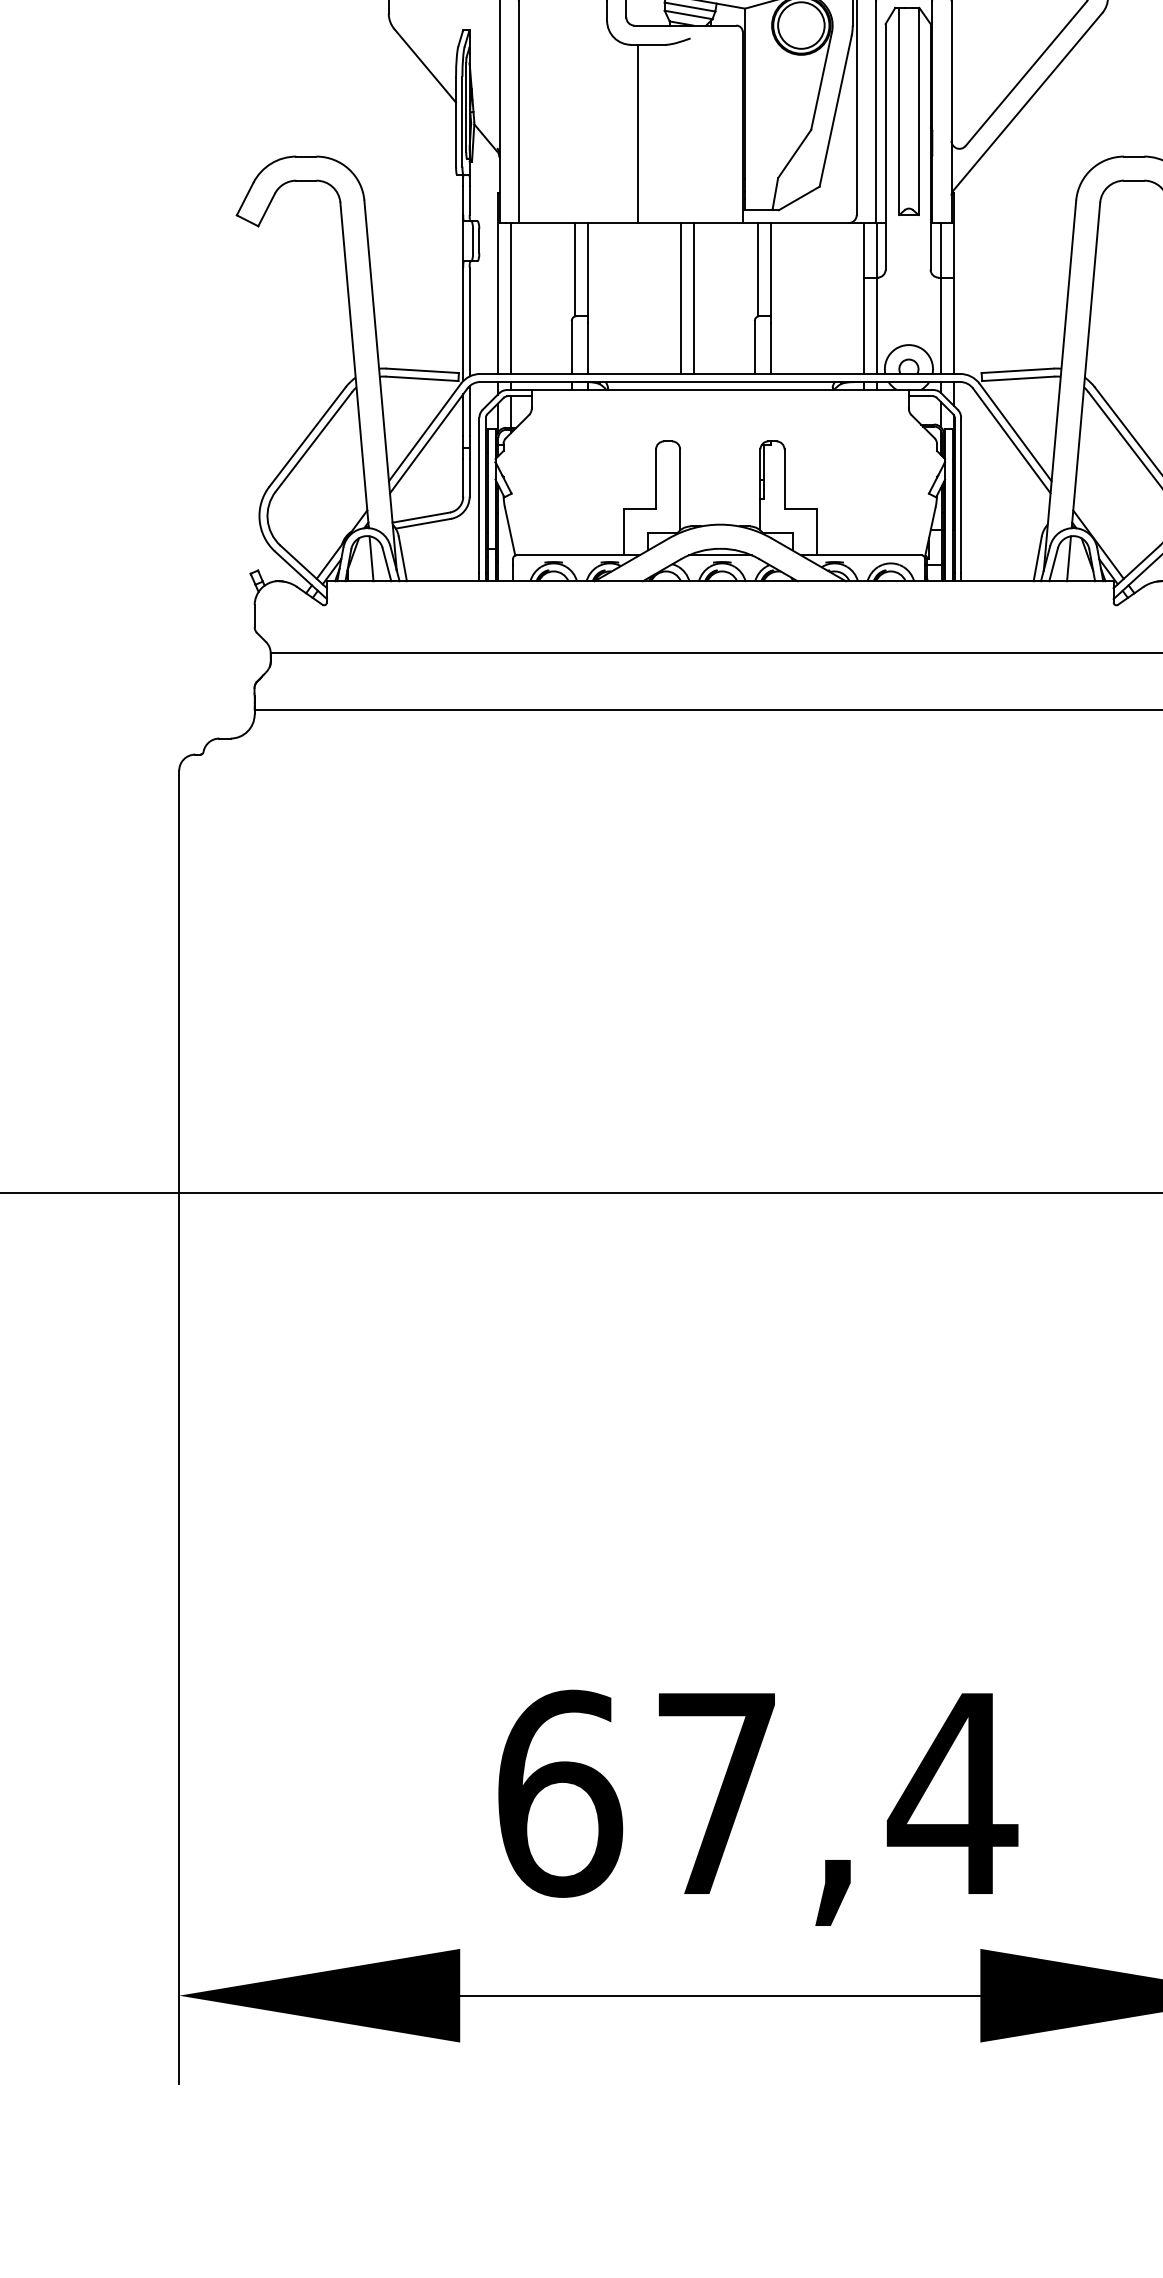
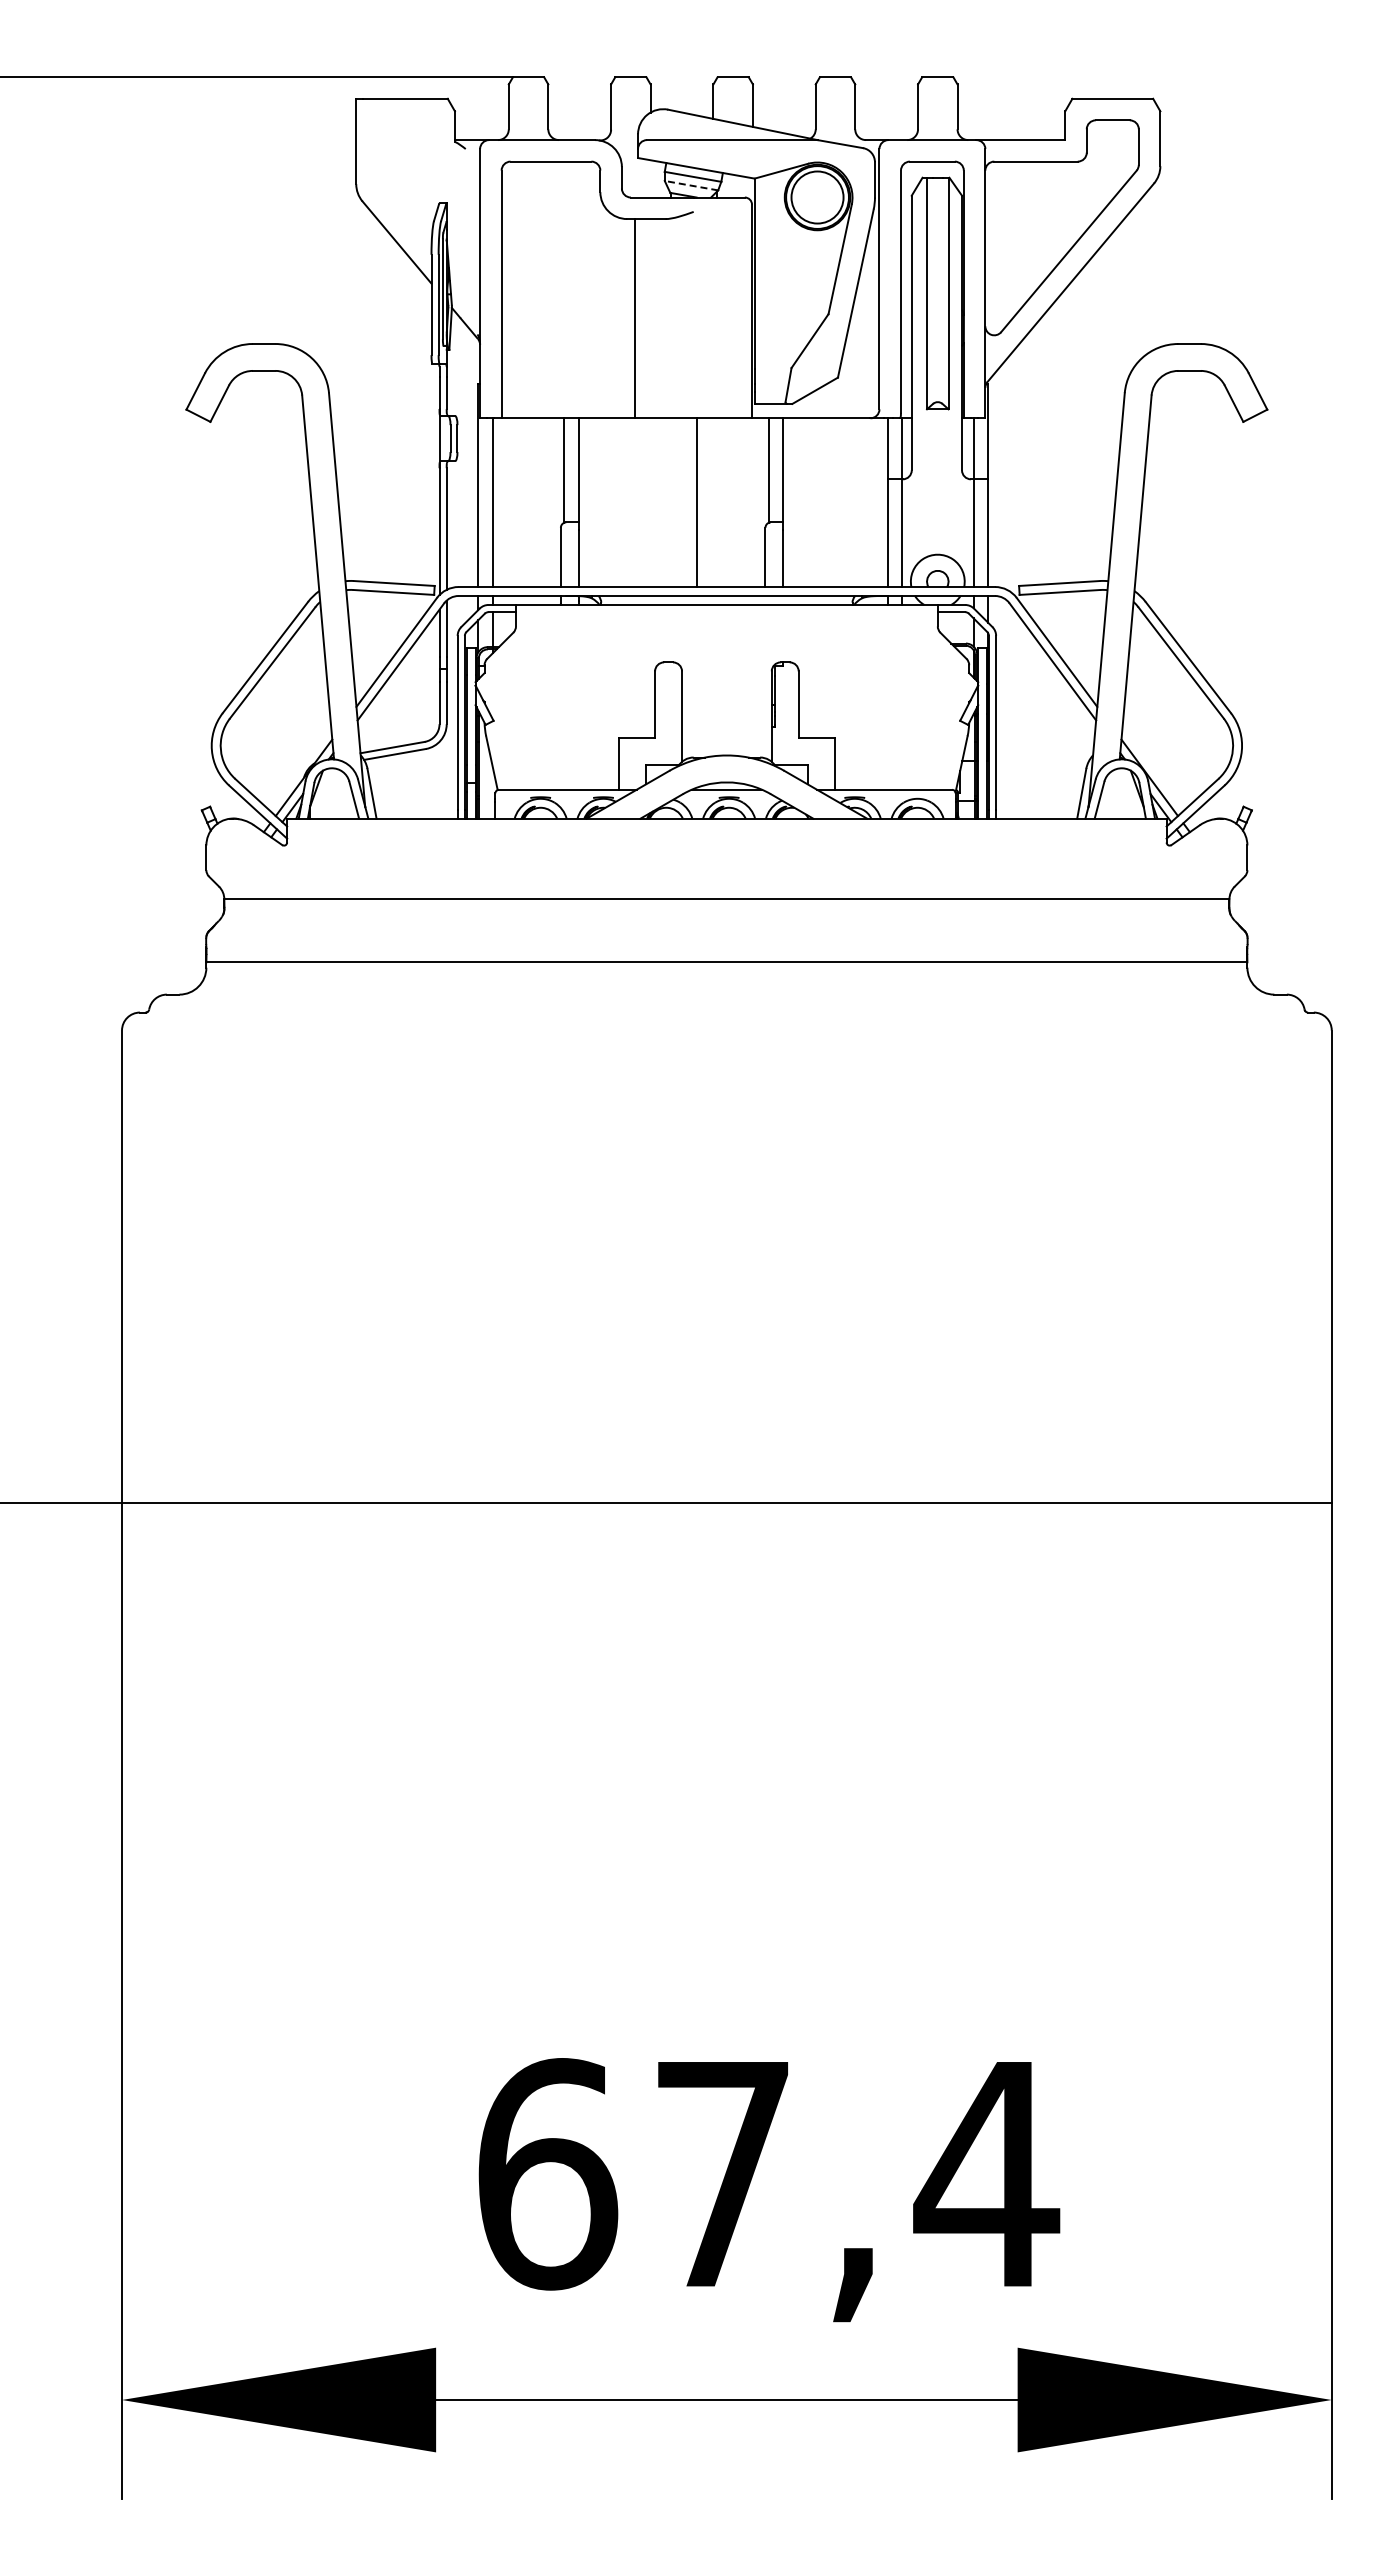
line: (688, 14) -> (691, 185), solid -> dashed
line: (680, 298) -> (682, 502), removed
line: (371, 558) -> (336, 793), removed
line: (1068, 558) -> (1116, 793), removed

